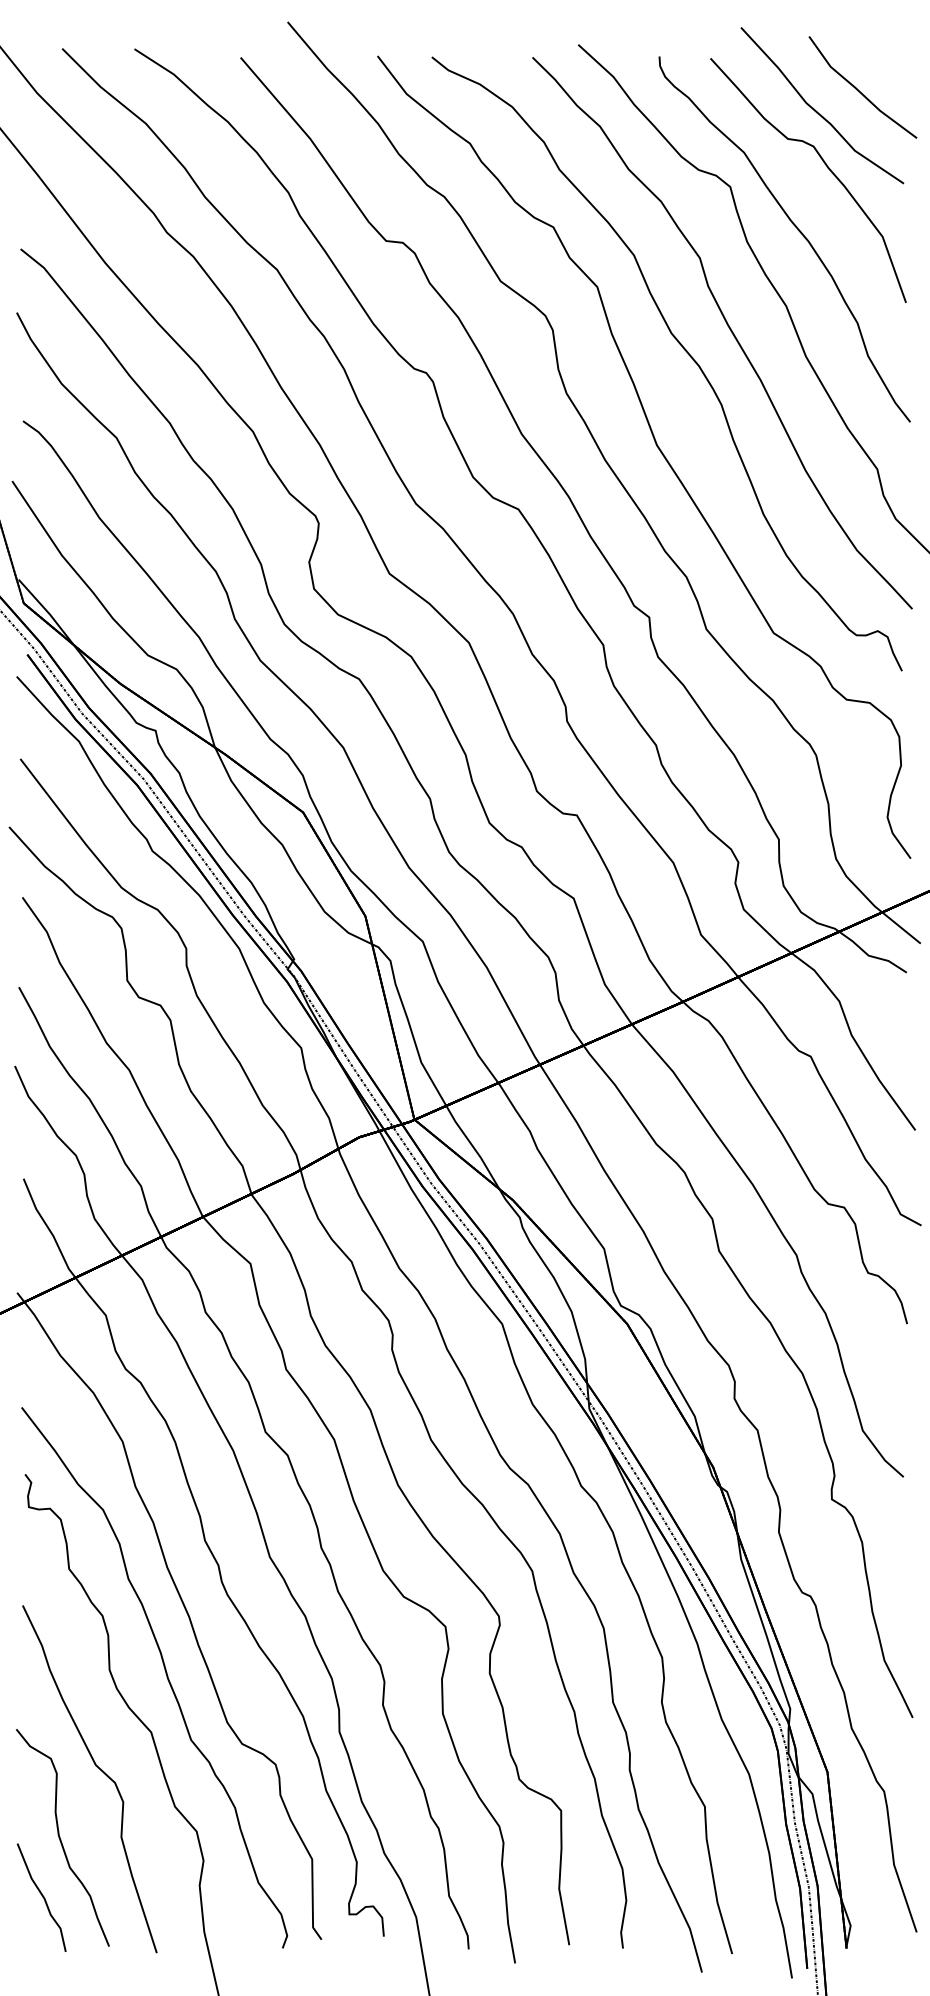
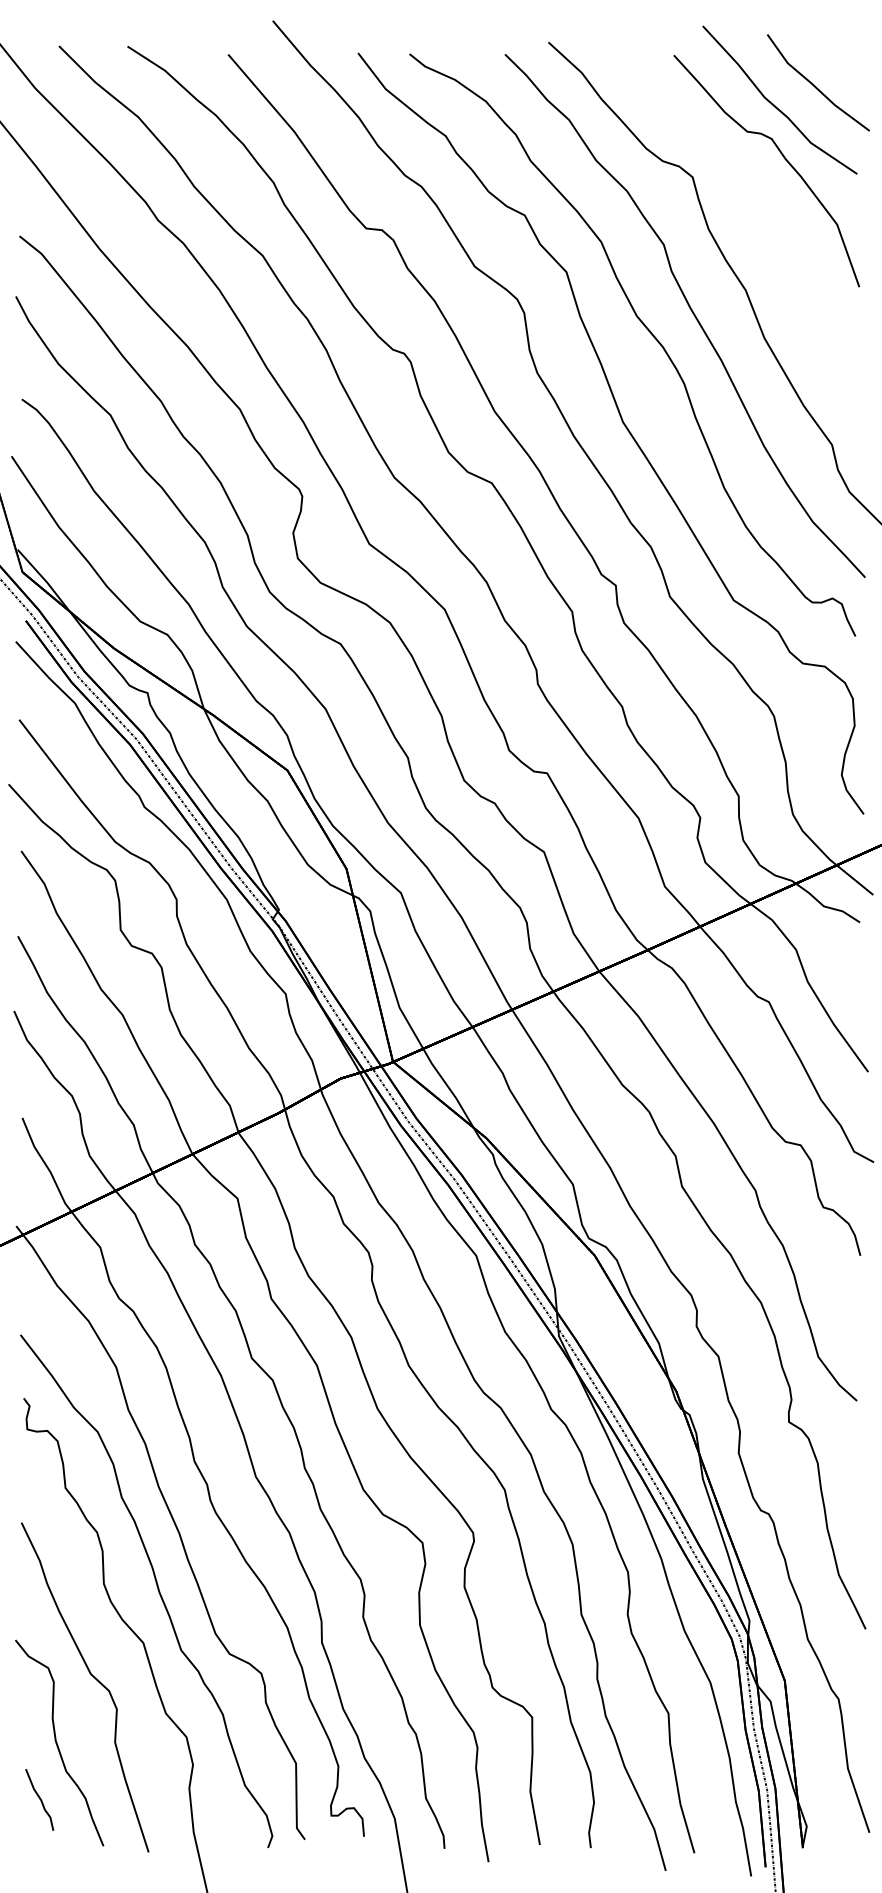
curve: (796, 229) -> (755, 217), removed
part: (41, 1897) -> (39, 1799), size x0.6

